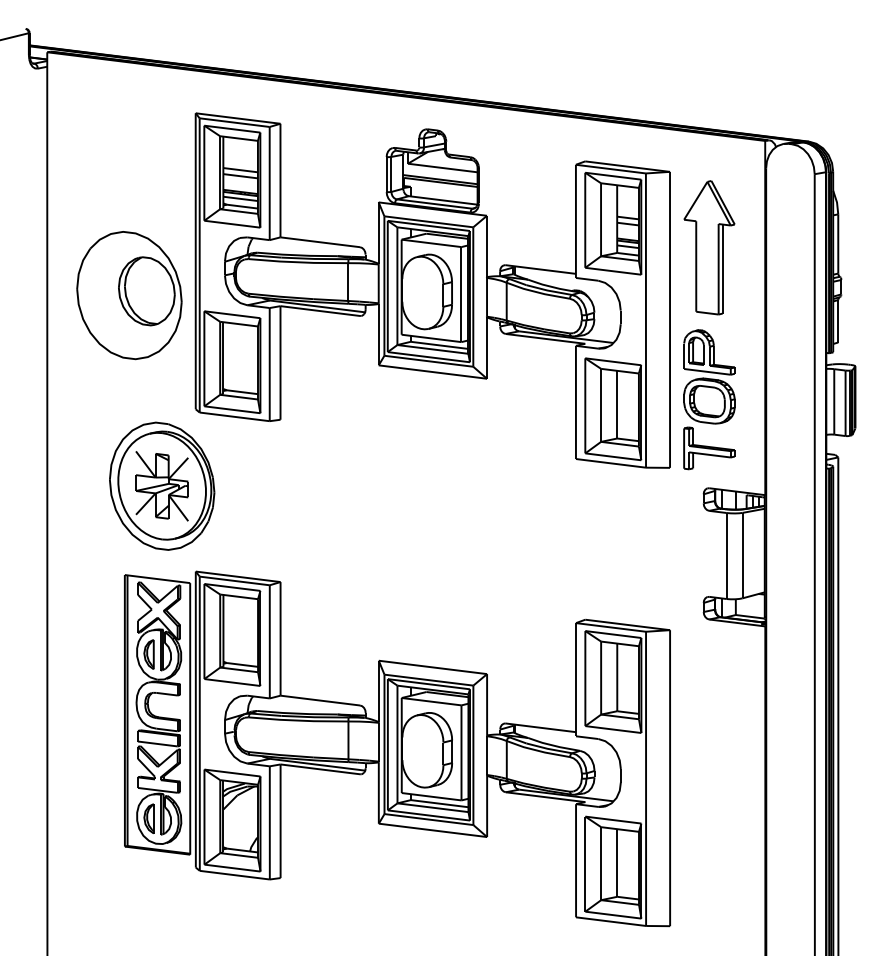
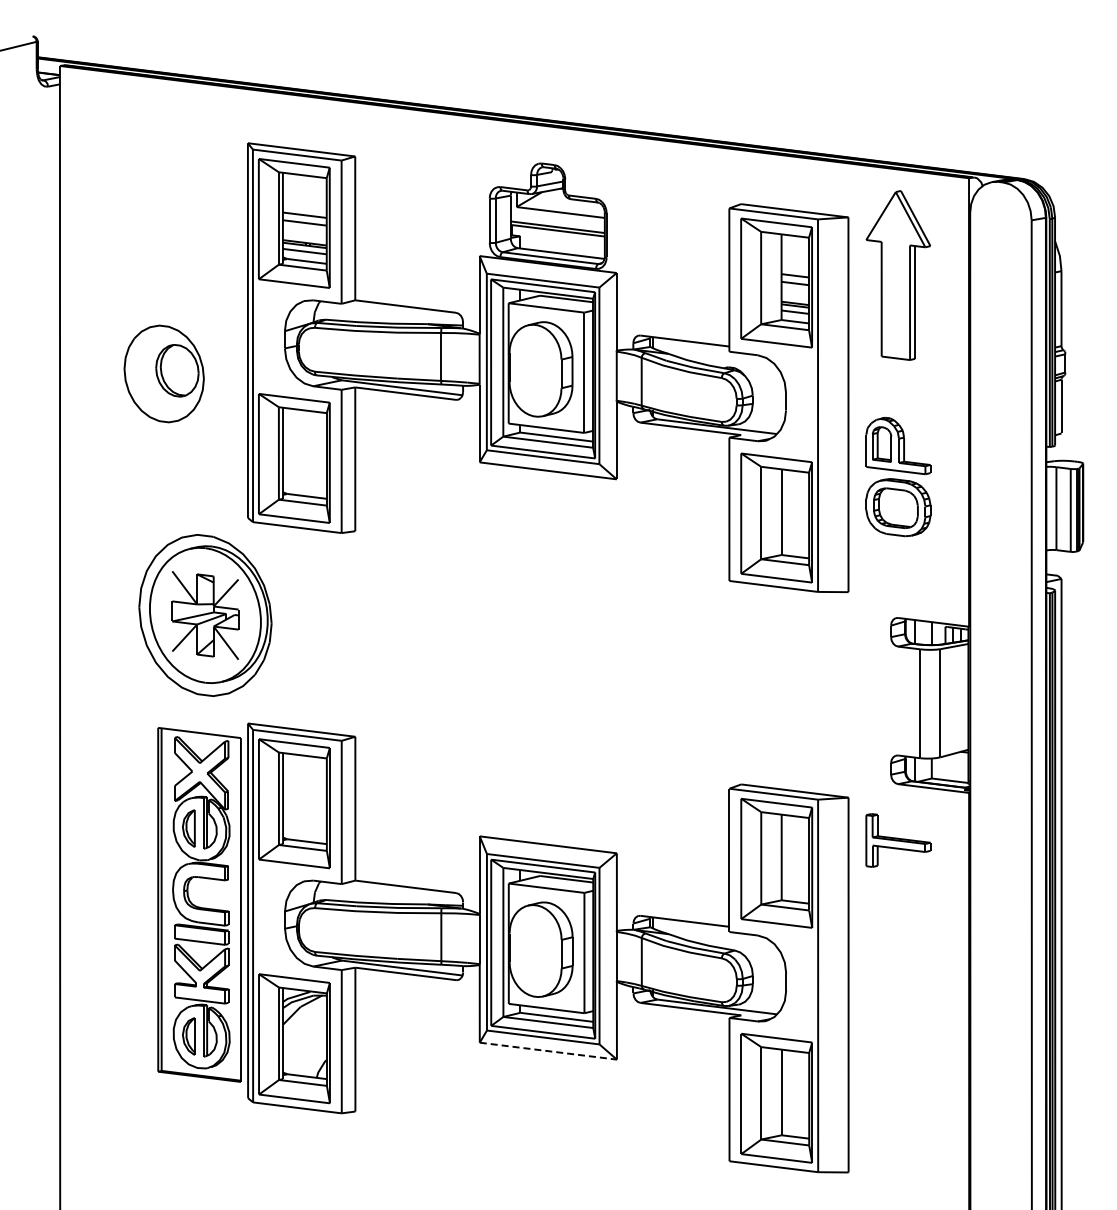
part: (709, 247) -> (898, 275), moved
part: (129, 295) -> (164, 373), size x0.6
part: (709, 448) -> (898, 840), moved
line: (433, 830) -> (548, 1051), solid -> dashed

